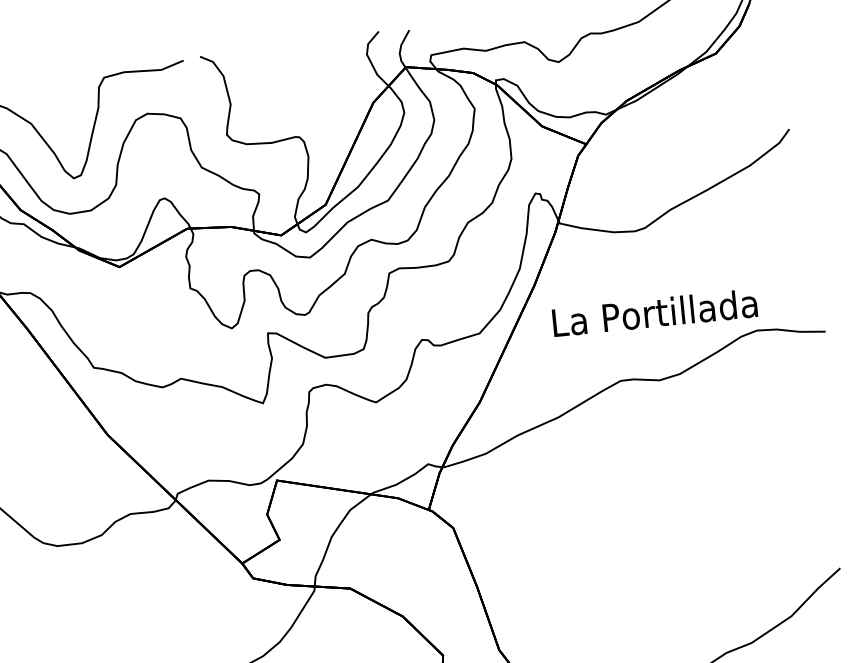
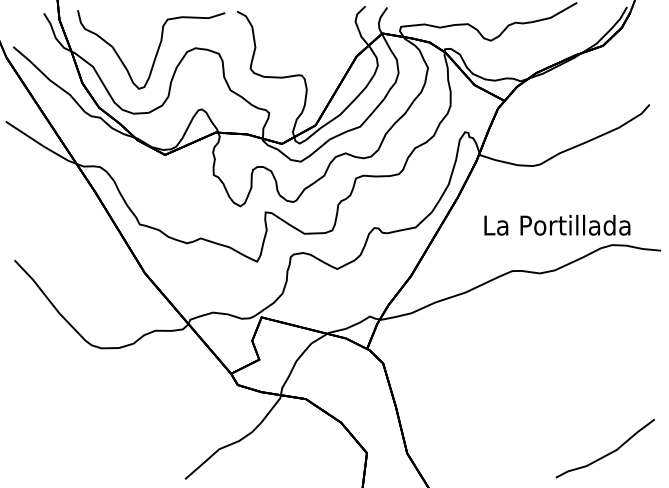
text: (655, 313) -> (557, 225), moved

